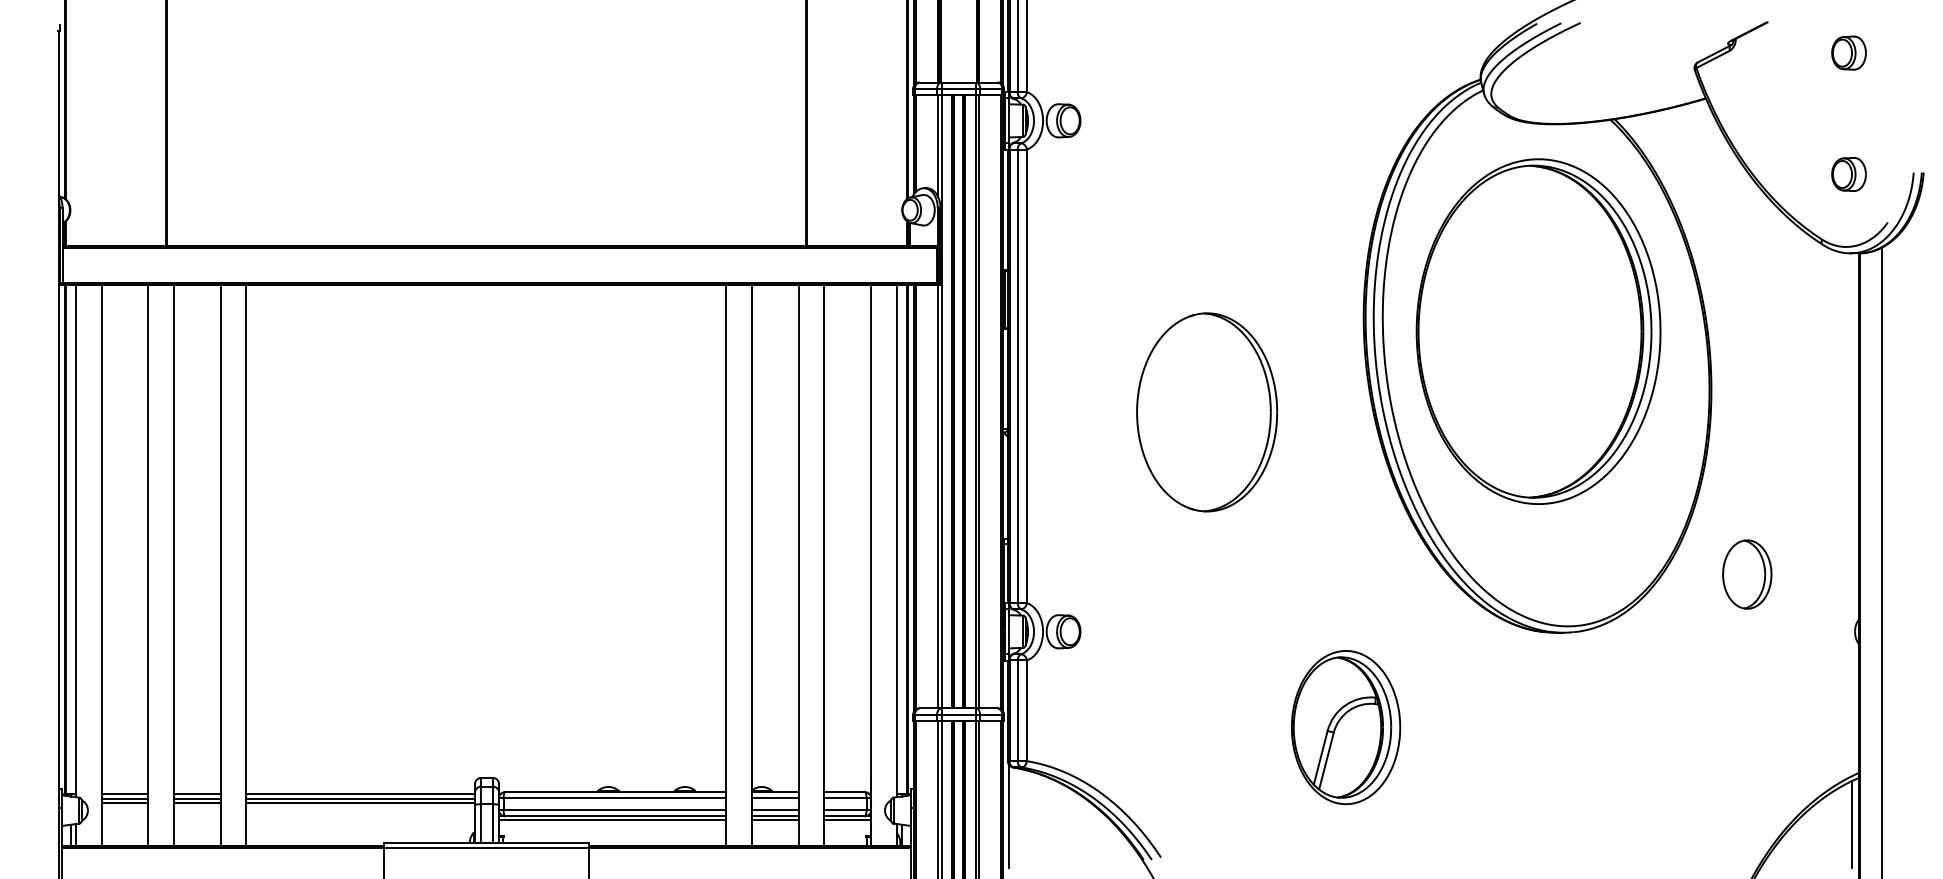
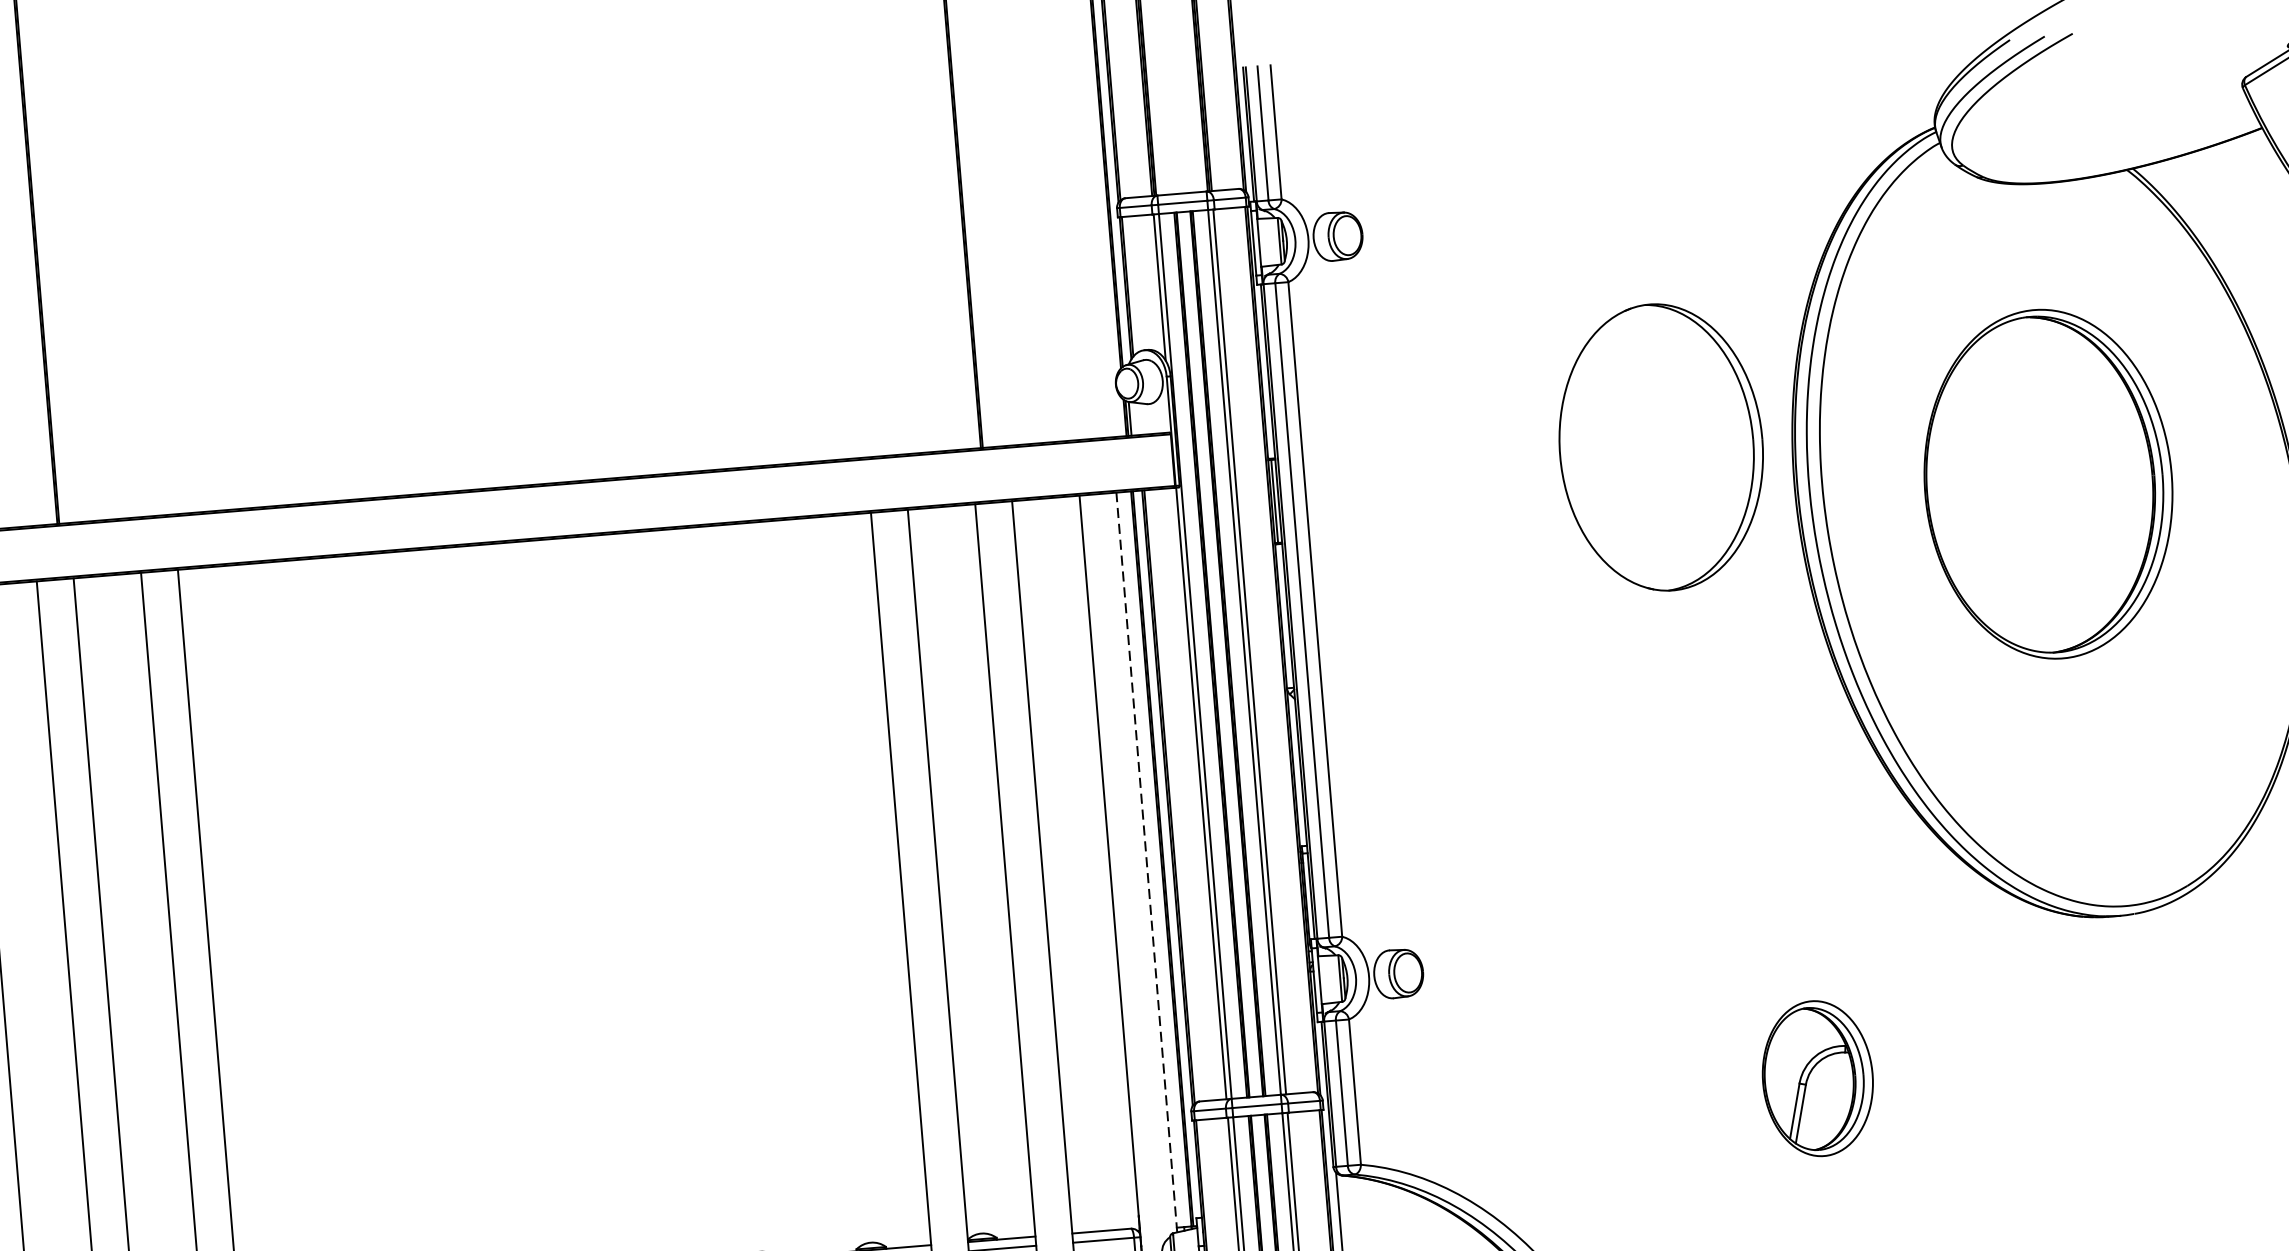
part: (1538, 331) -> (2048, 484), size x0.7
part: (1207, 412) -> (1661, 447), moved
line: (896, 540) -> (1146, 861), solid -> dashed
part: (1346, 727) -> (1818, 1078), size x0.7

